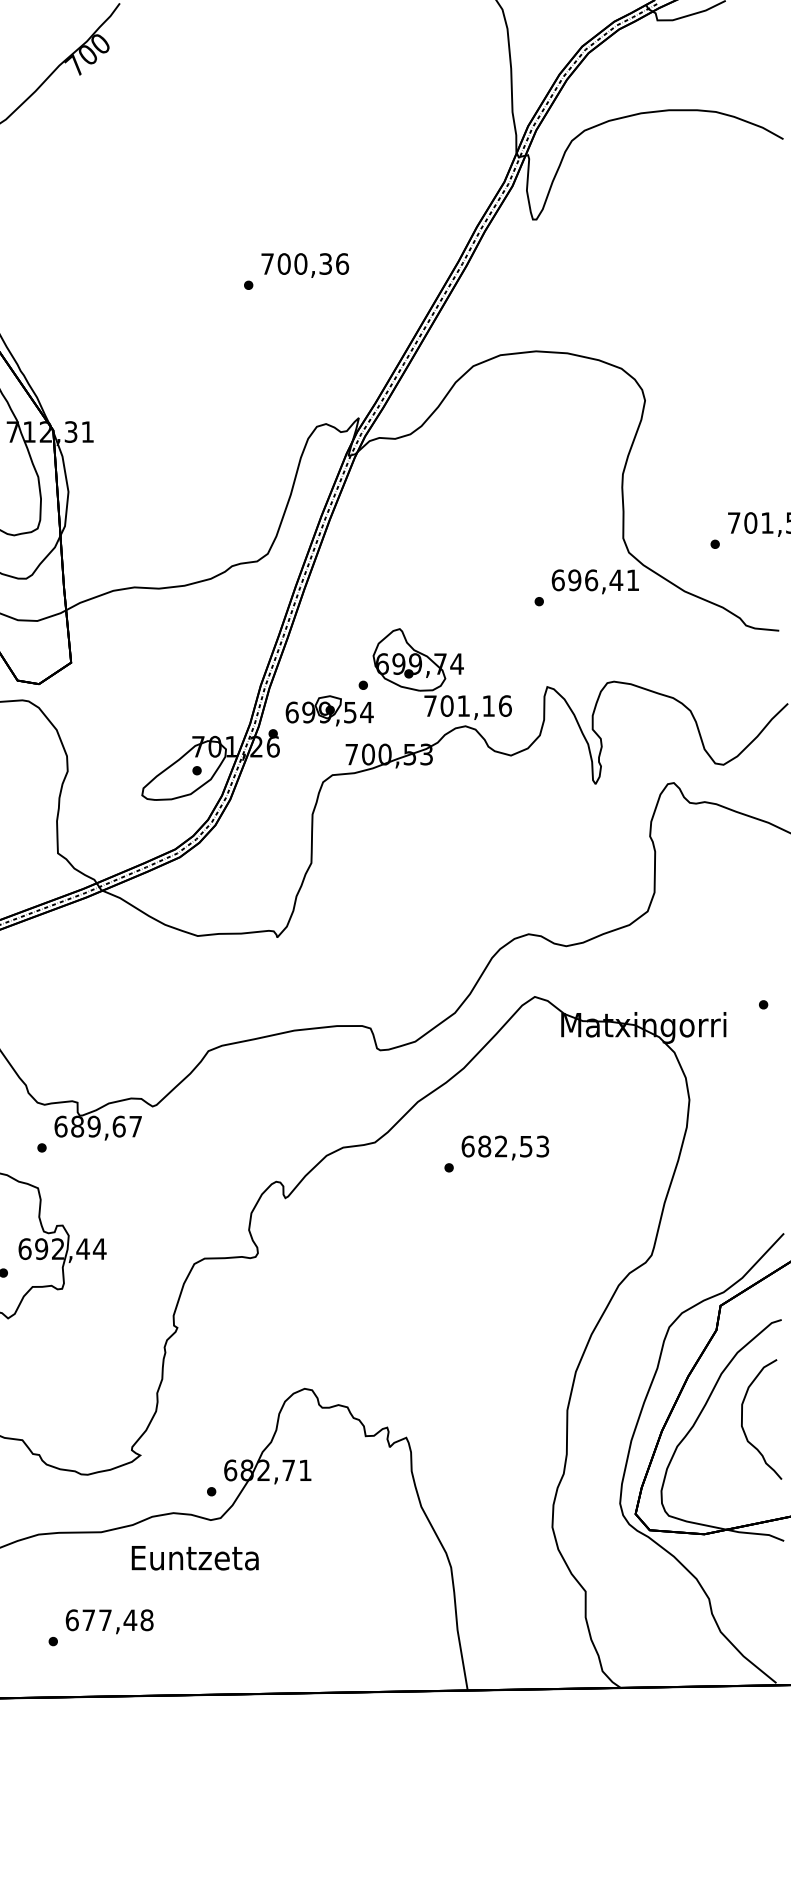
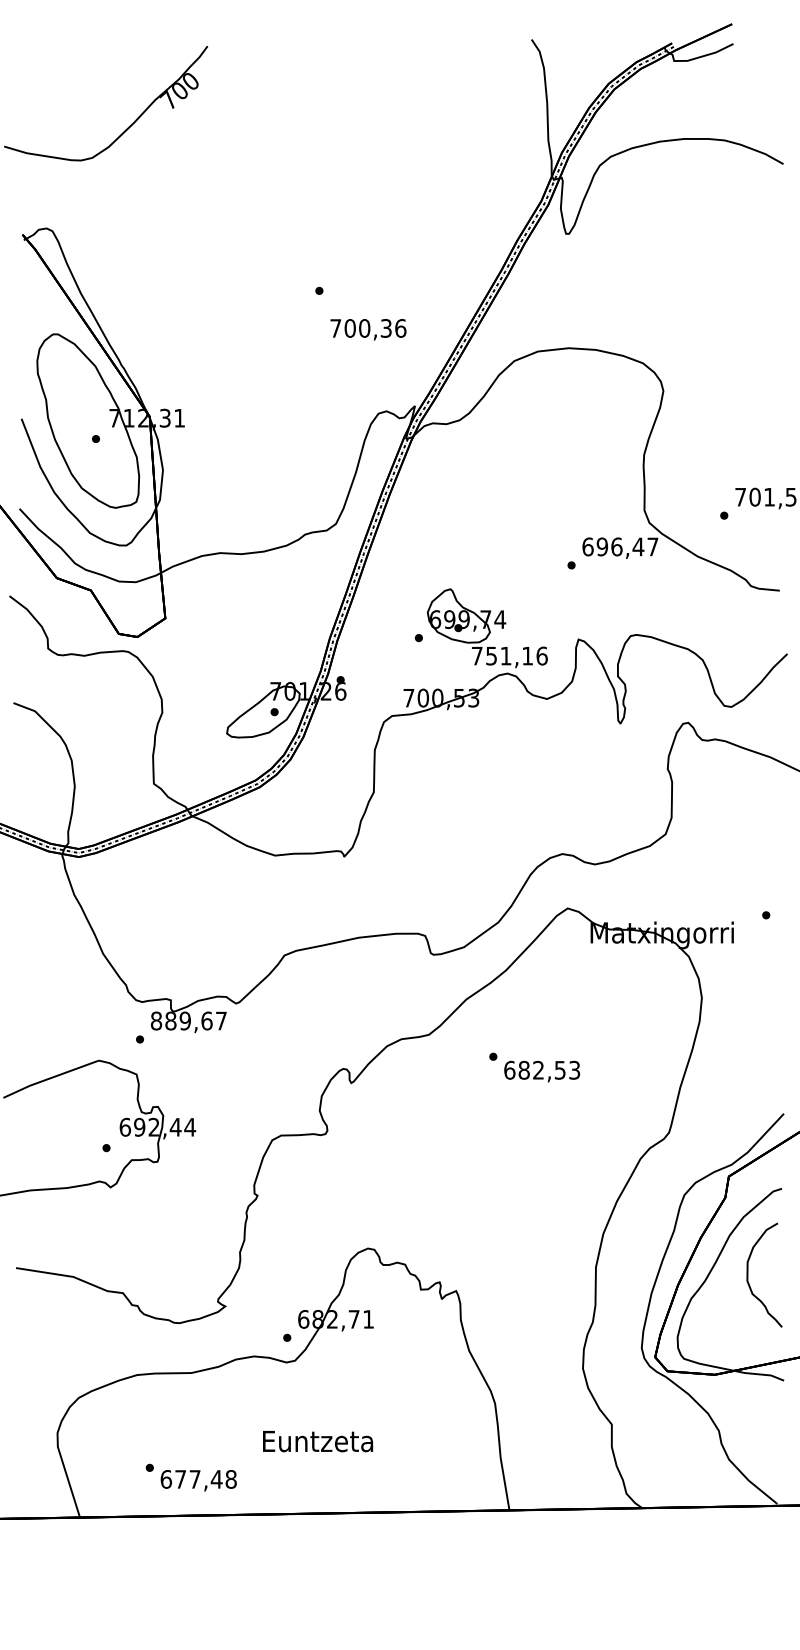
text: (305, 265) -> (368, 329), moved
text: (632, 579) -> (652, 546), 696,41 -> 696,47
text: (447, 705) -> (491, 655), 701,16 -> 751,16
part: (329, 710) -> (389, 659), removed
text: (60, 1126) -> (156, 1020), 689,67 -> 889,67
text: (505, 1147) -> (542, 1071), moved
text: (195, 1558) -> (318, 1441), moved
text: (109, 1621) -> (198, 1480), moved

